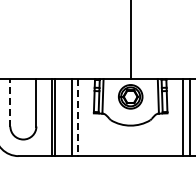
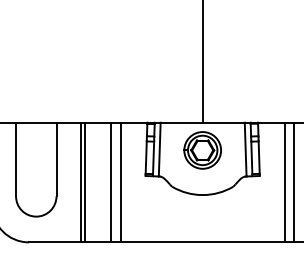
line: (10, 102) -> (16, 159), dashed -> solid
line: (77, 117) -> (120, 182), dashed -> solid

